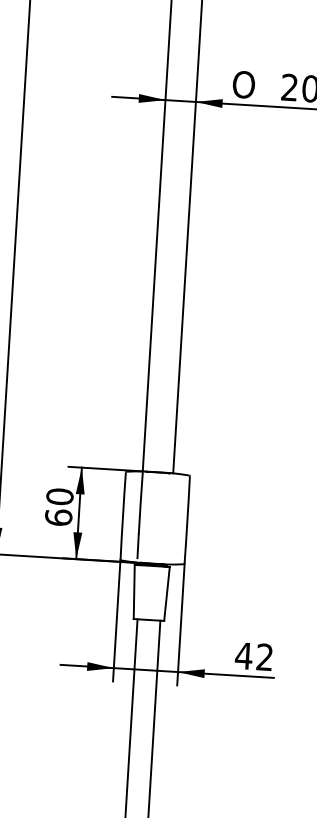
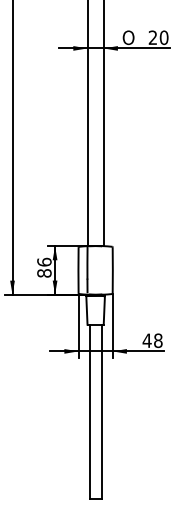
text: (59, 506) -> (44, 267), 60 -> 86
text: (265, 656) -> (158, 340), 42 -> 48

